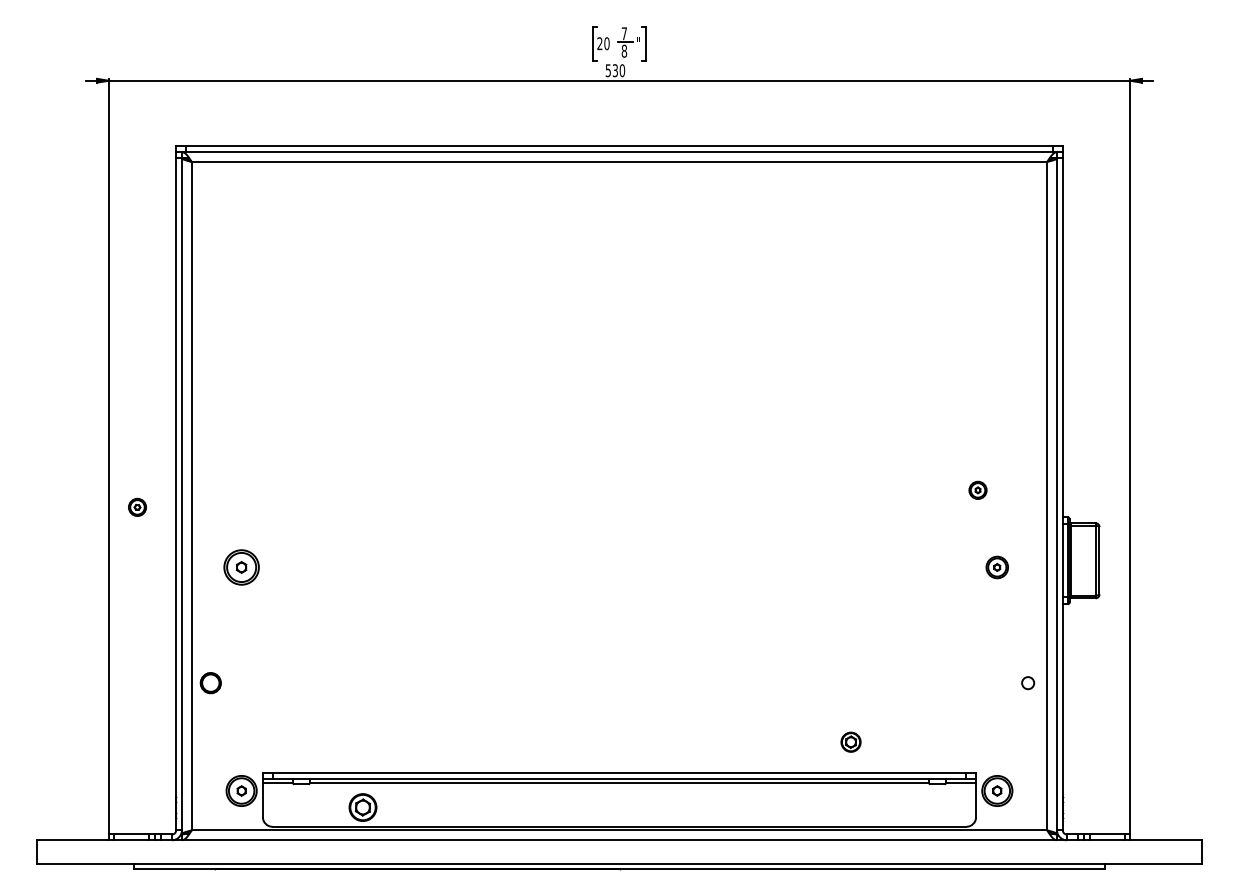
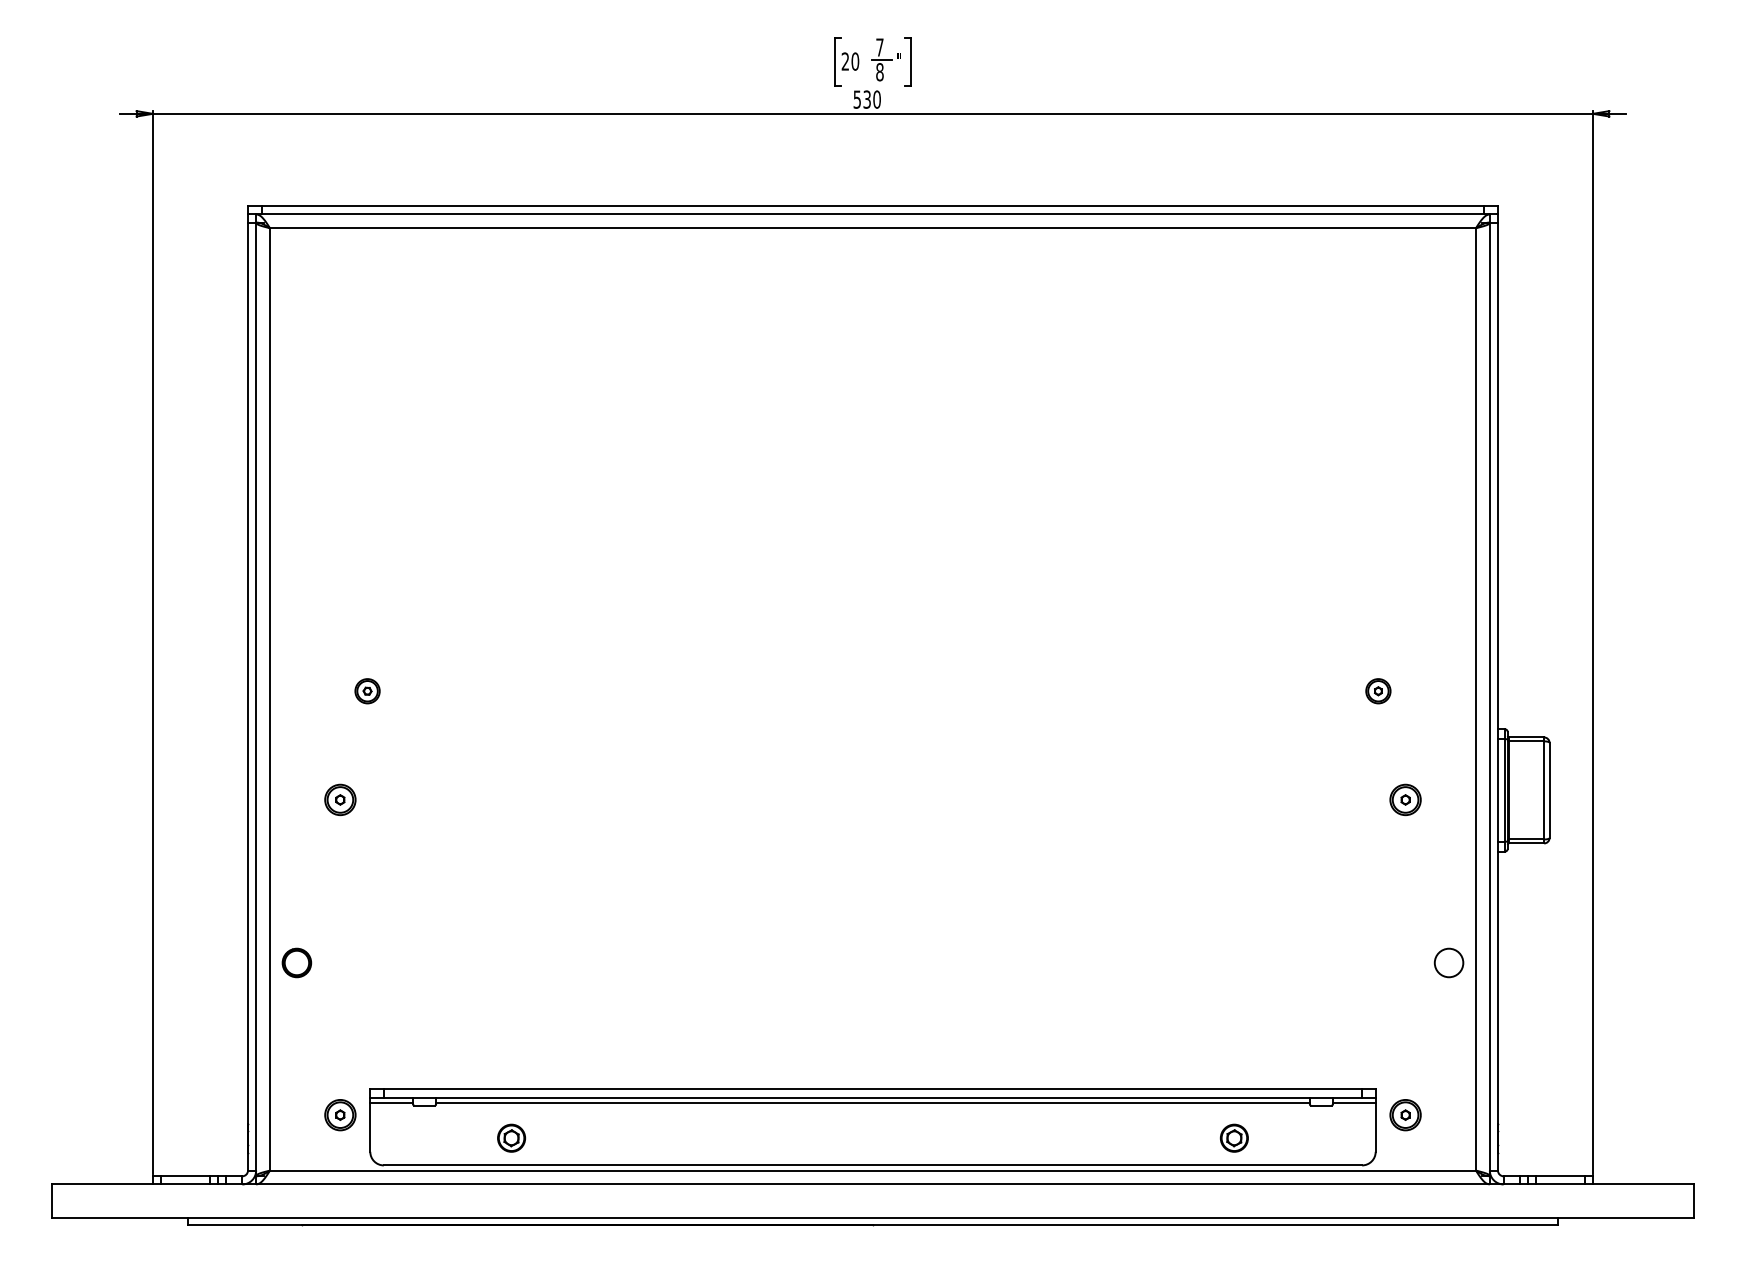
part: (137, 507) -> (367, 691), moved
part: (241, 567) -> (340, 799), size x0.62
circle: (1027, 682) -> (1448, 962), size x1.67
part: (850, 741) -> (1233, 1137), moved
part: (241, 791) -> (340, 1115), size x0.71
part: (997, 791) -> (1405, 1115), size x0.71
part: (363, 806) -> (511, 1137), size x0.71

